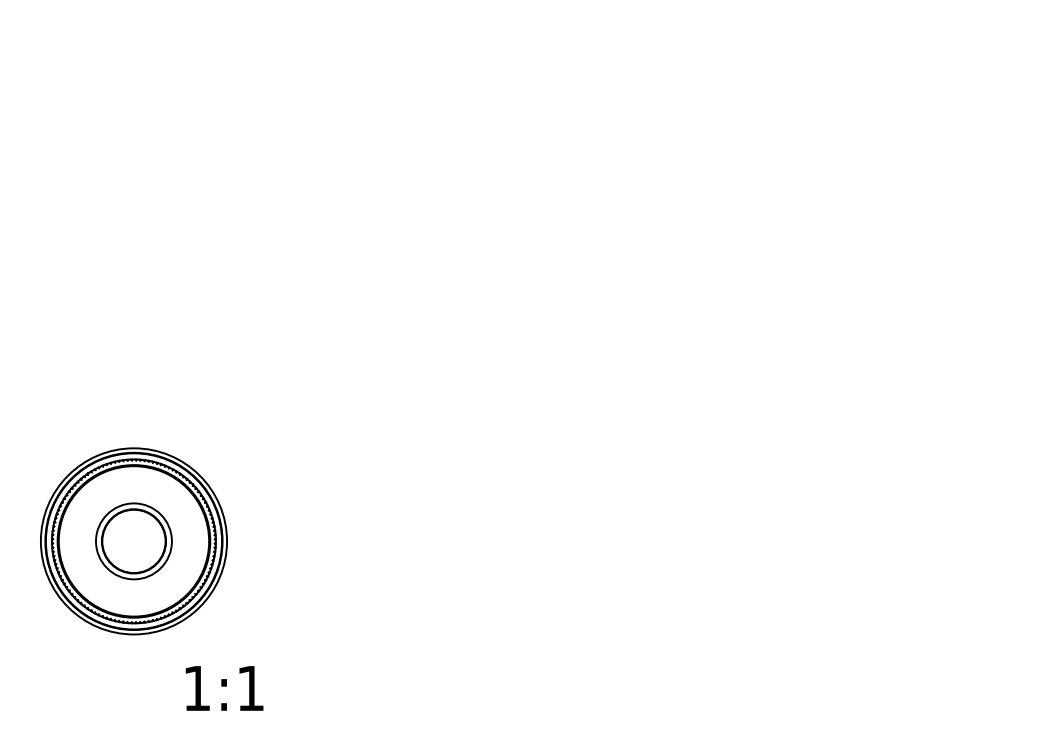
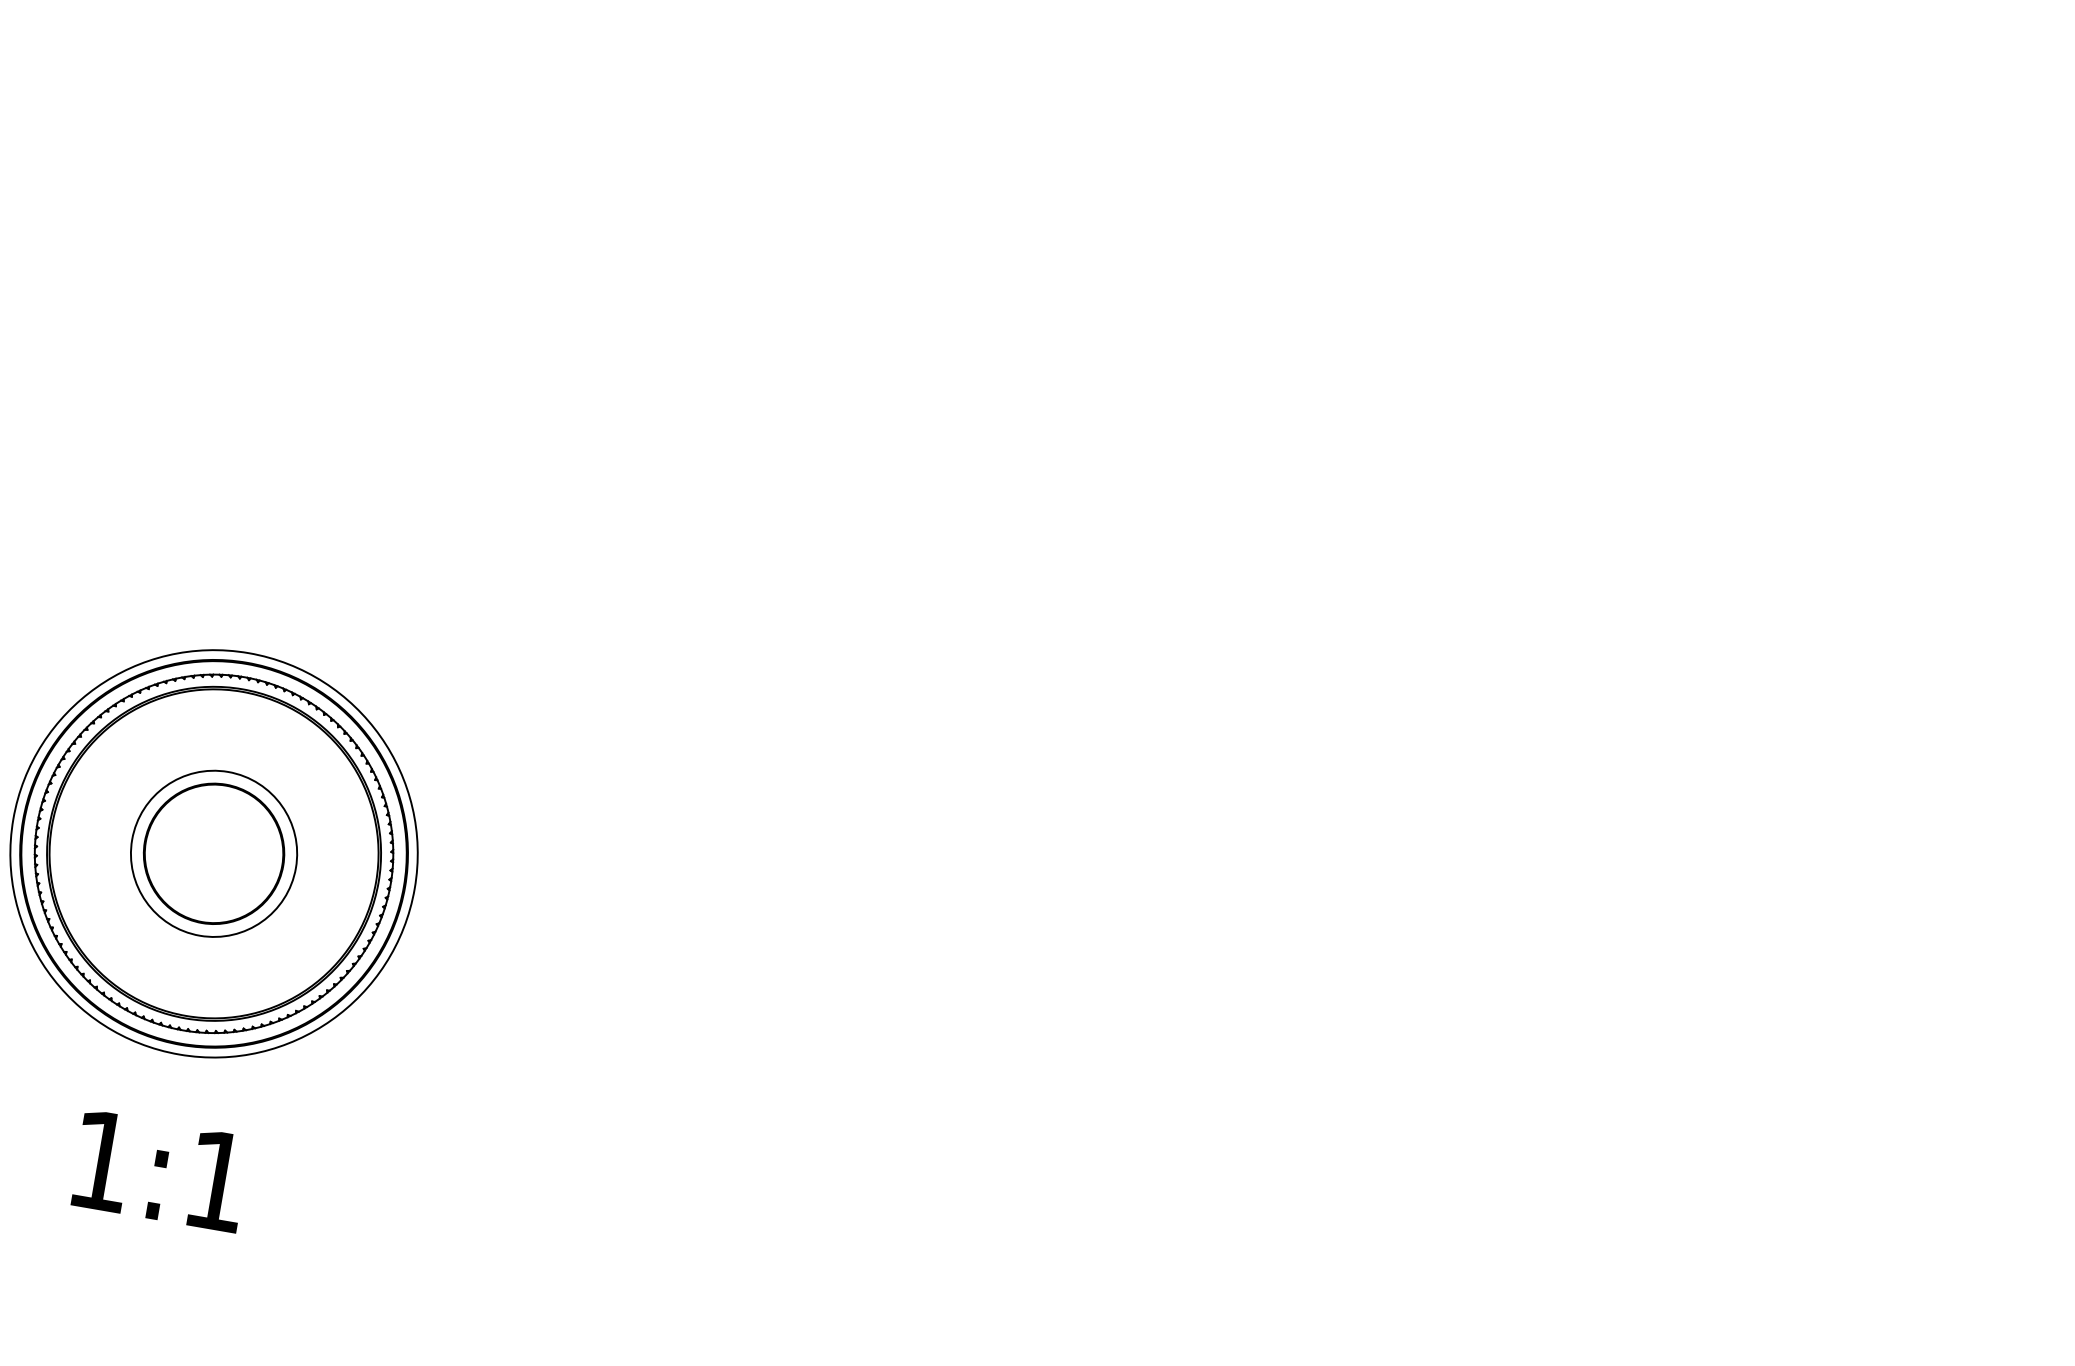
text: (224, 688) -> (160, 1171), moved

